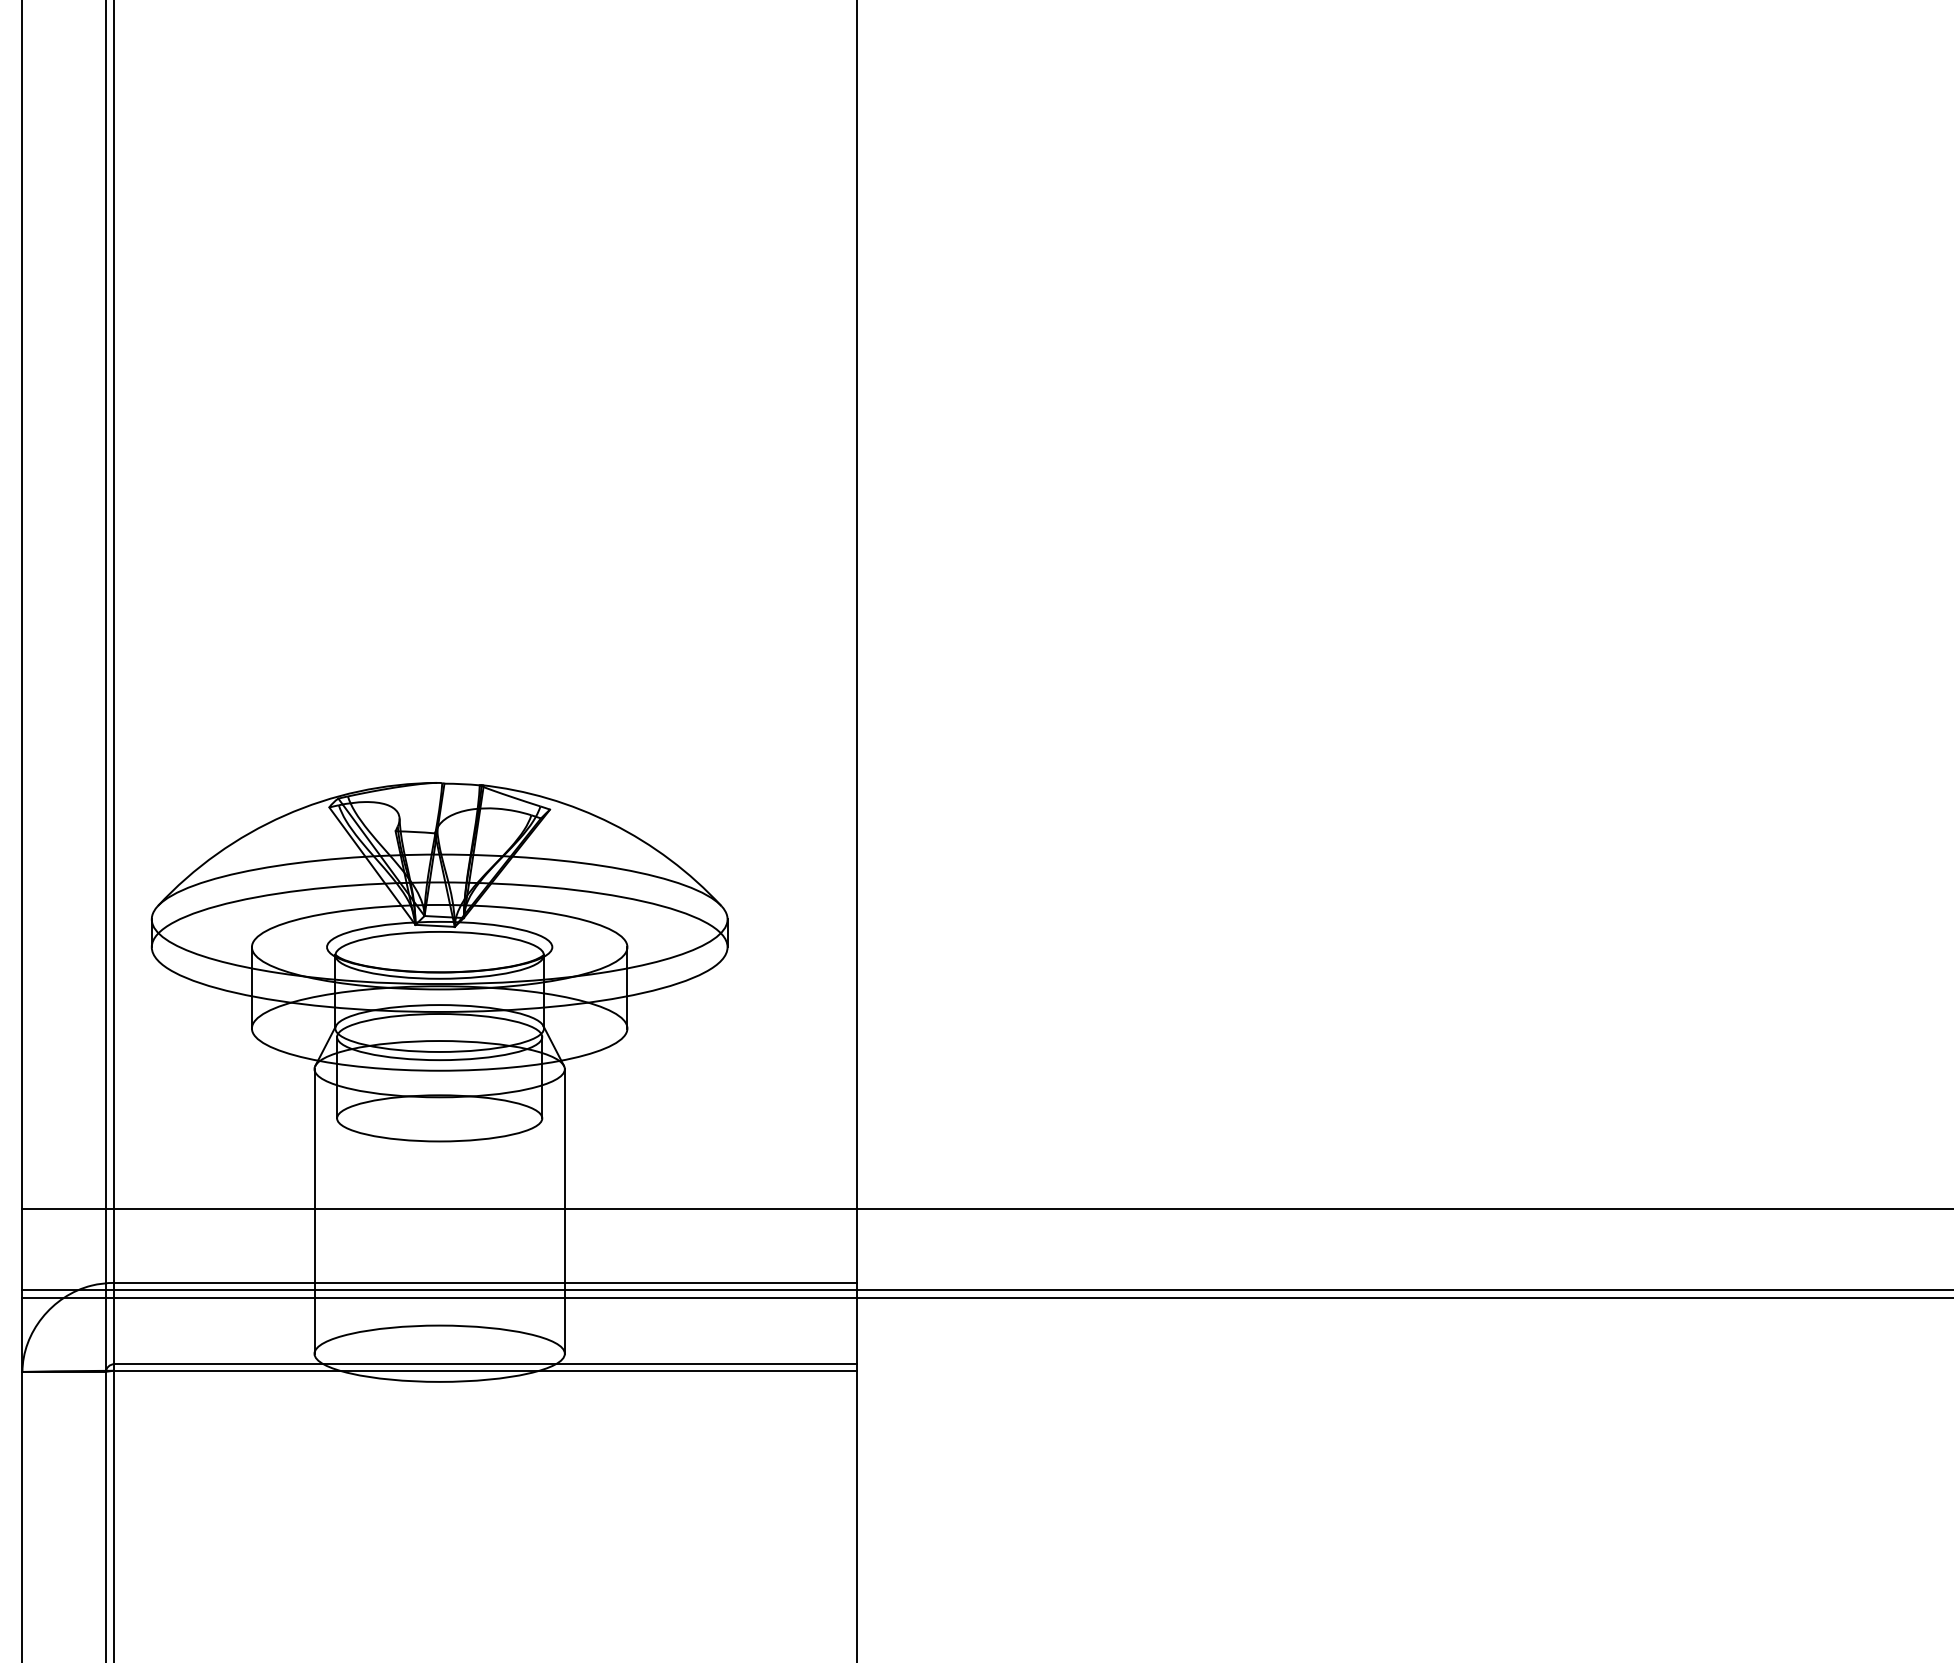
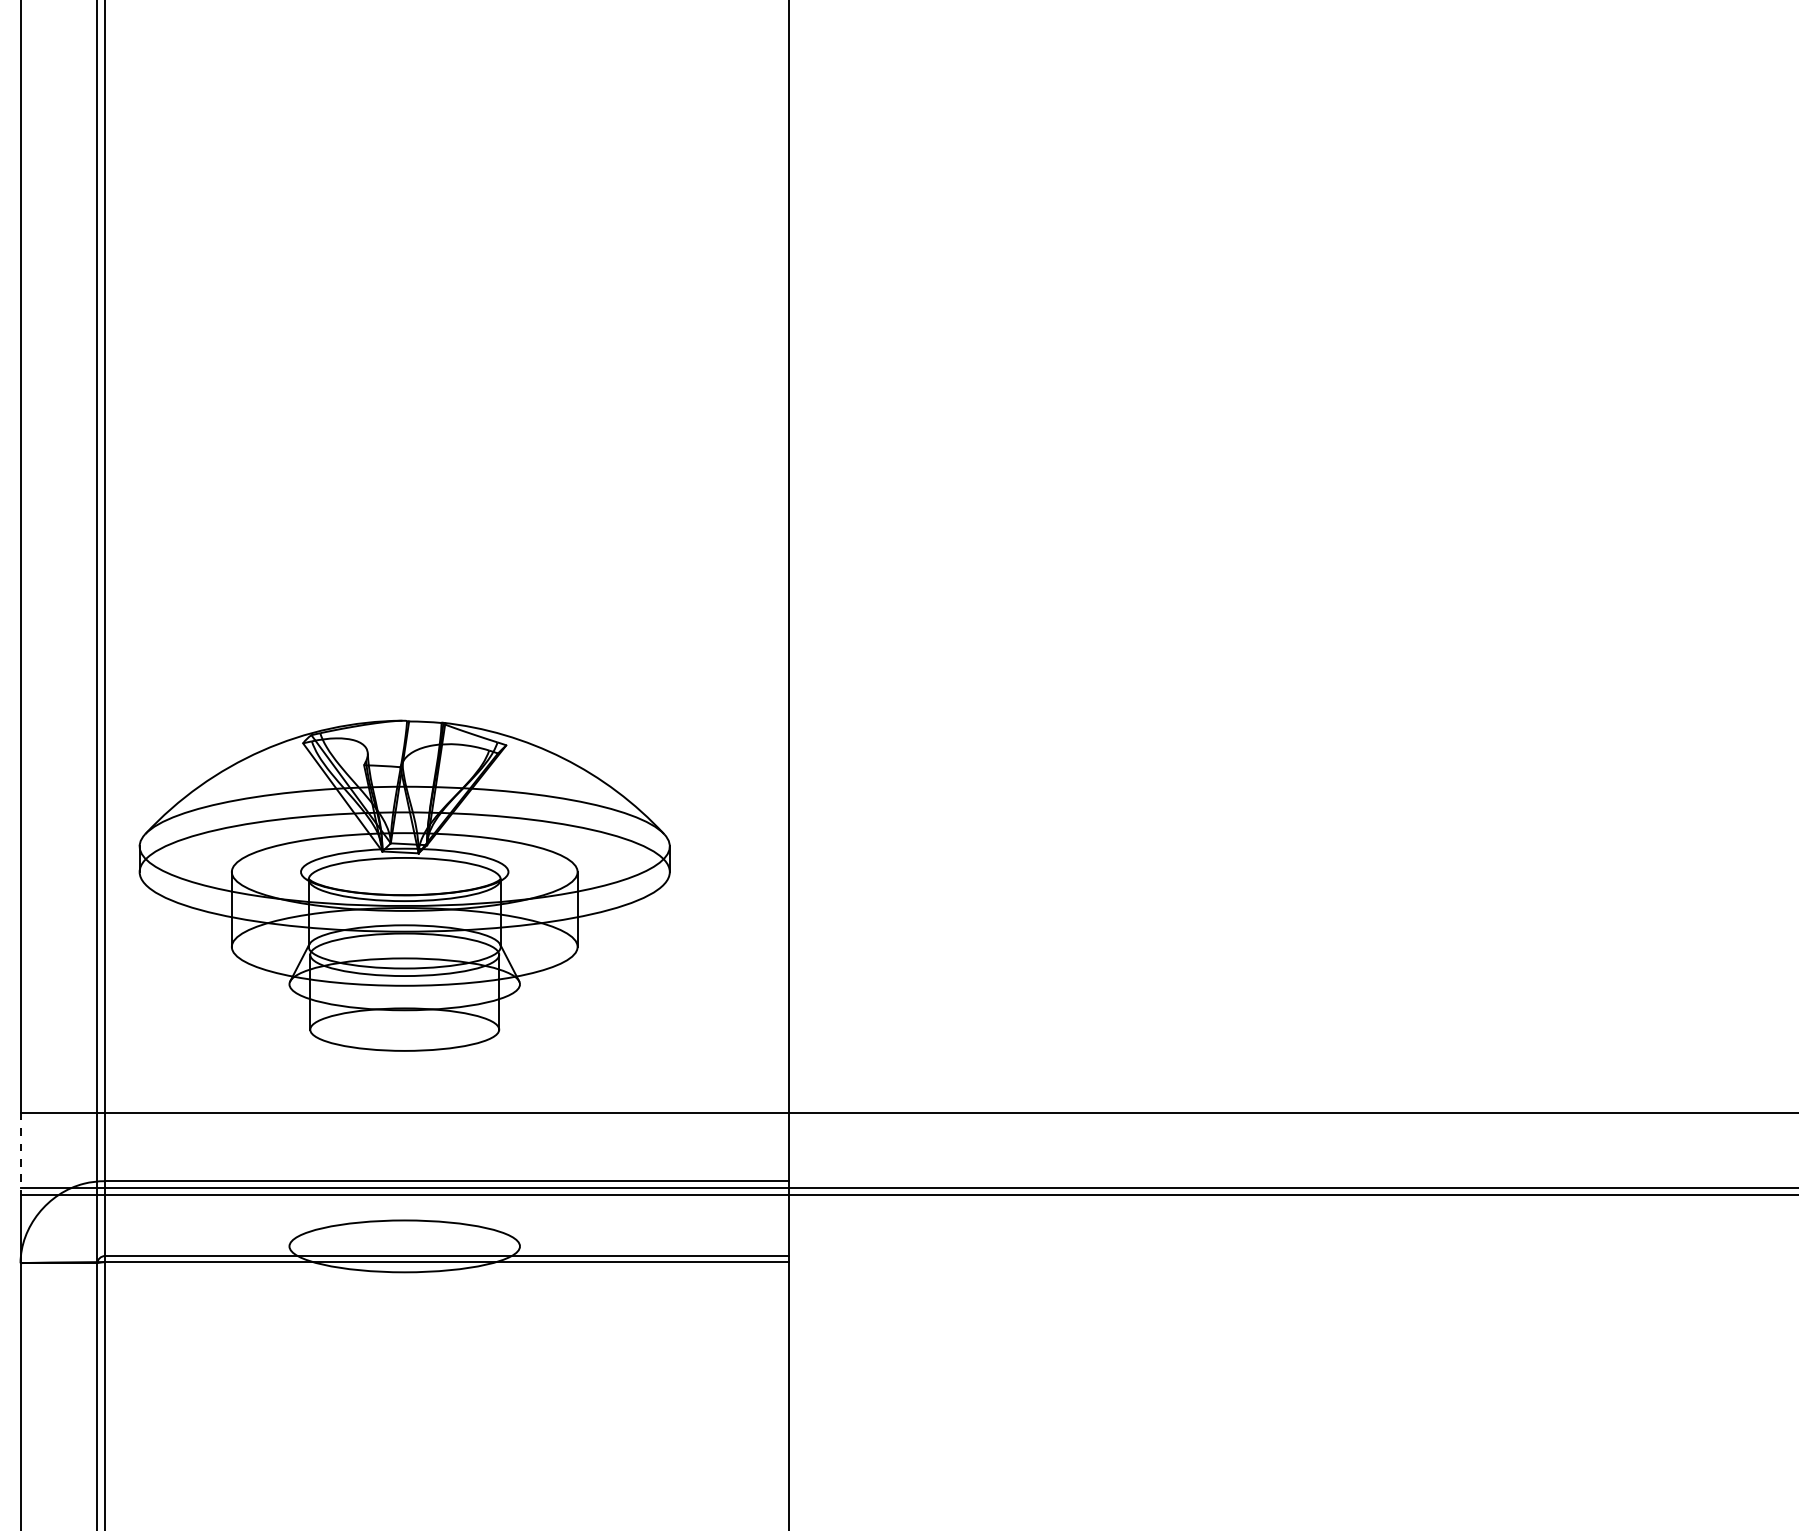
line: (314, 1211) -> (289, 1115), removed
line: (564, 1211) -> (519, 1115), removed
line: (22, 1253) -> (20, 1154), solid -> dashed

